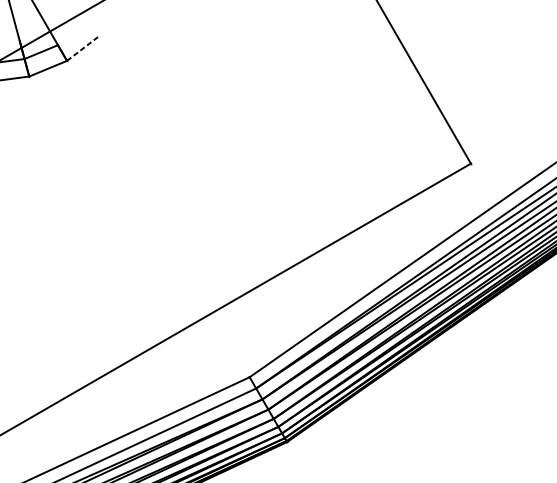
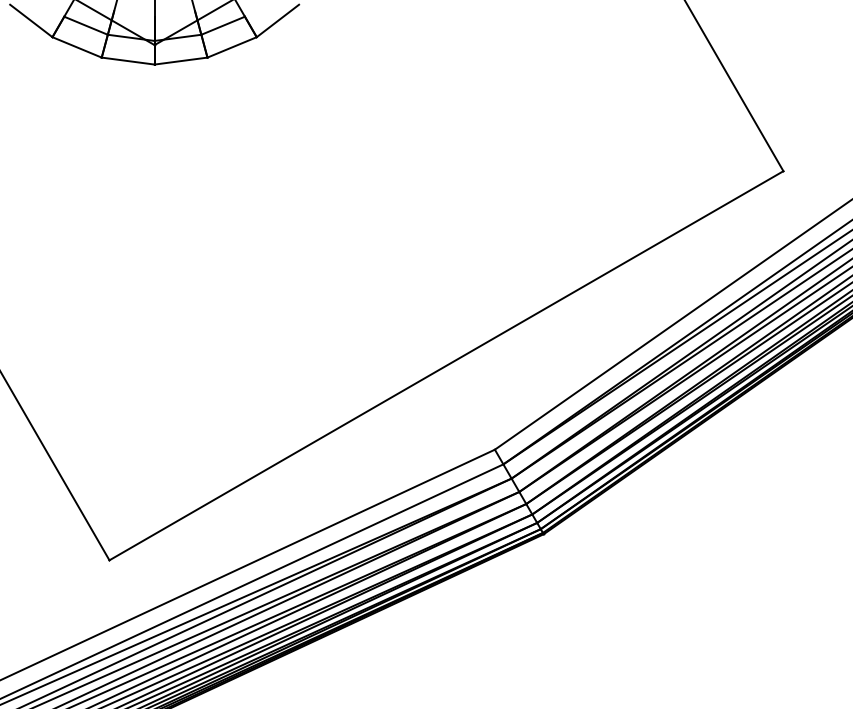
line: (82, 48) -> (277, 20), dashed -> solid

